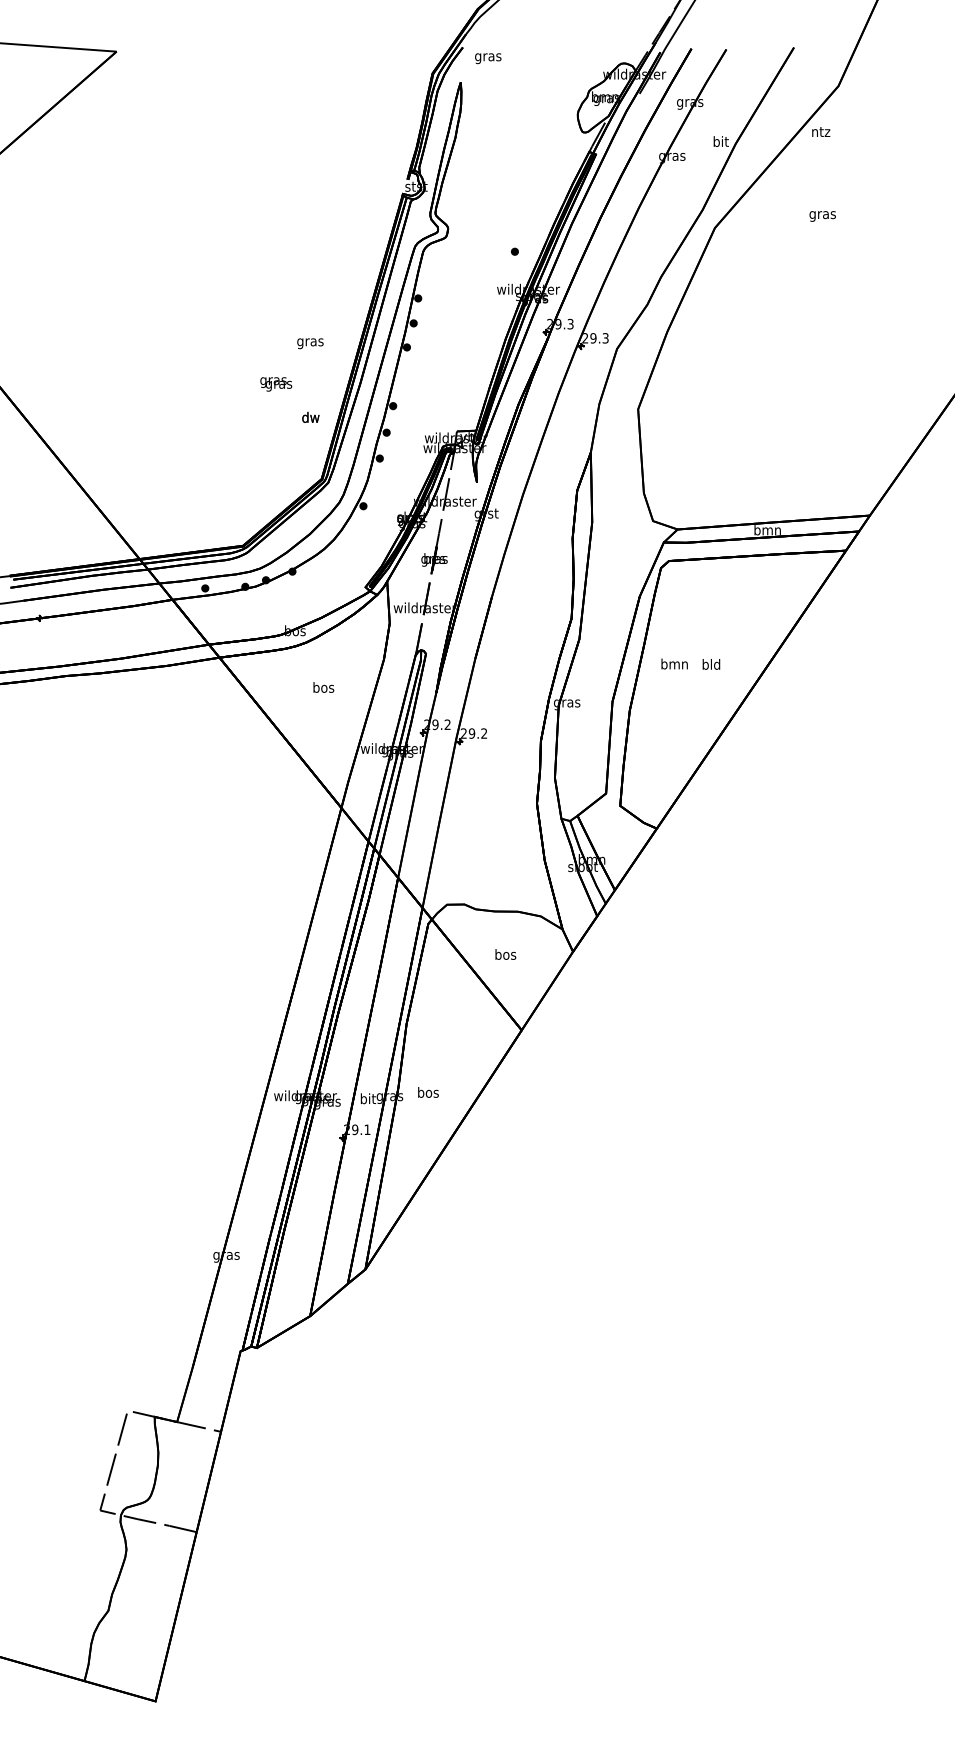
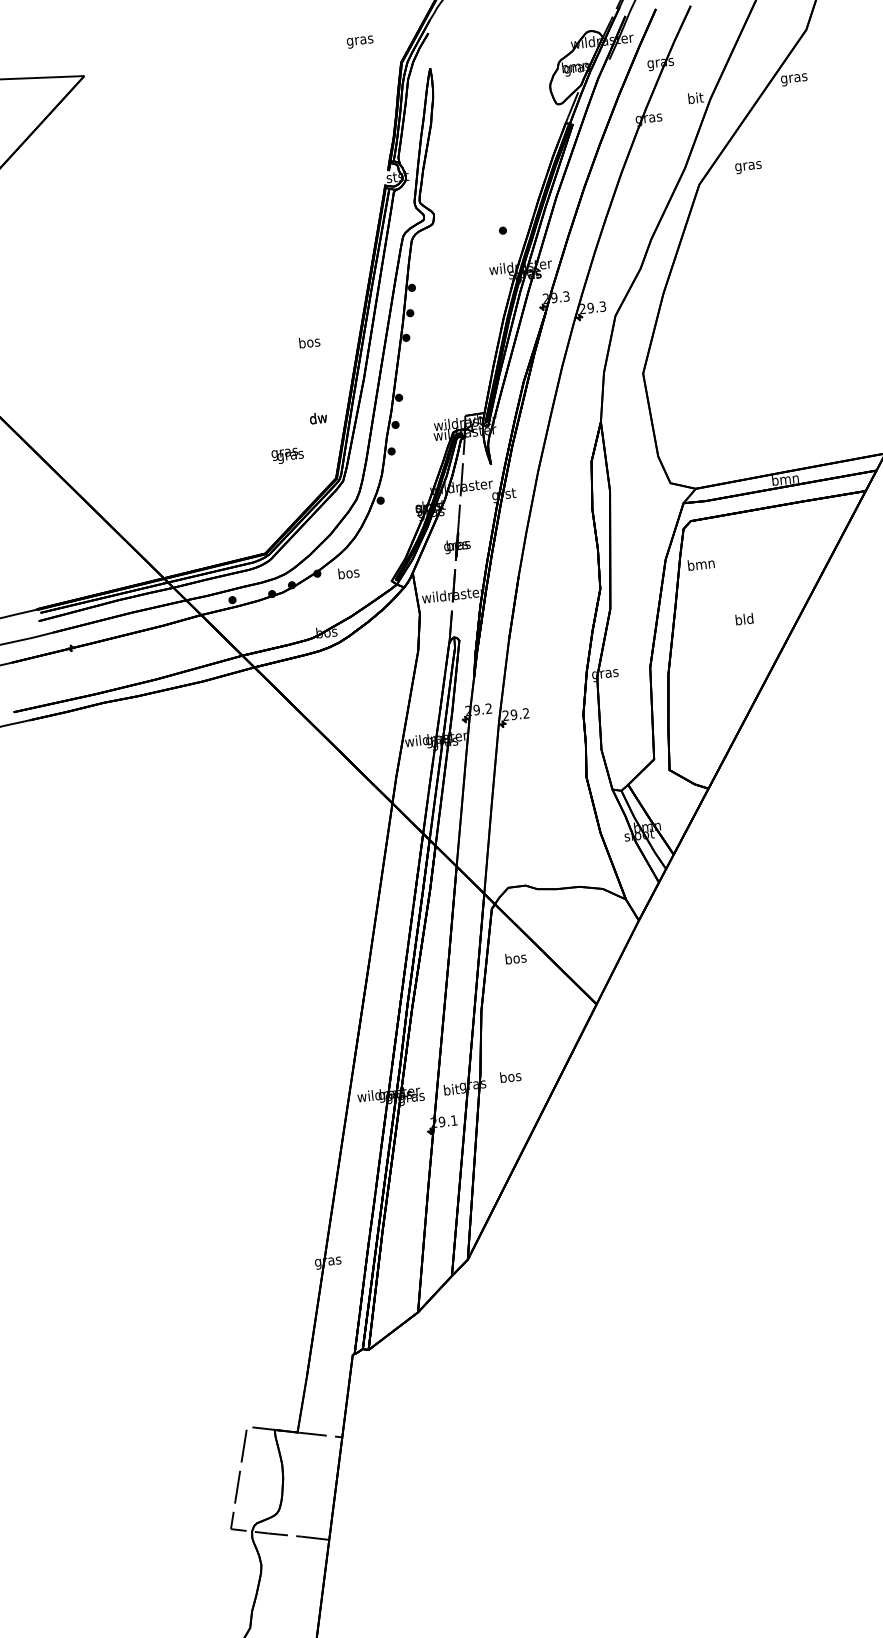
text: (488, 58) -> (360, 41), moved
text: (820, 133) -> (793, 78), ntz -> gras
text: (822, 216) -> (748, 167), moved
text: (310, 342) -> (309, 343), gras -> bos
text: (276, 384) -> (288, 455), moved
text: (674, 663) -> (701, 563), moved
text: (323, 687) -> (348, 573), moved
text: (505, 954) -> (515, 958), moved

